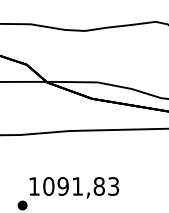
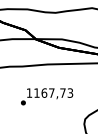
text: (73, 185) -> (49, 92), 1091,83 -> 1167,73

